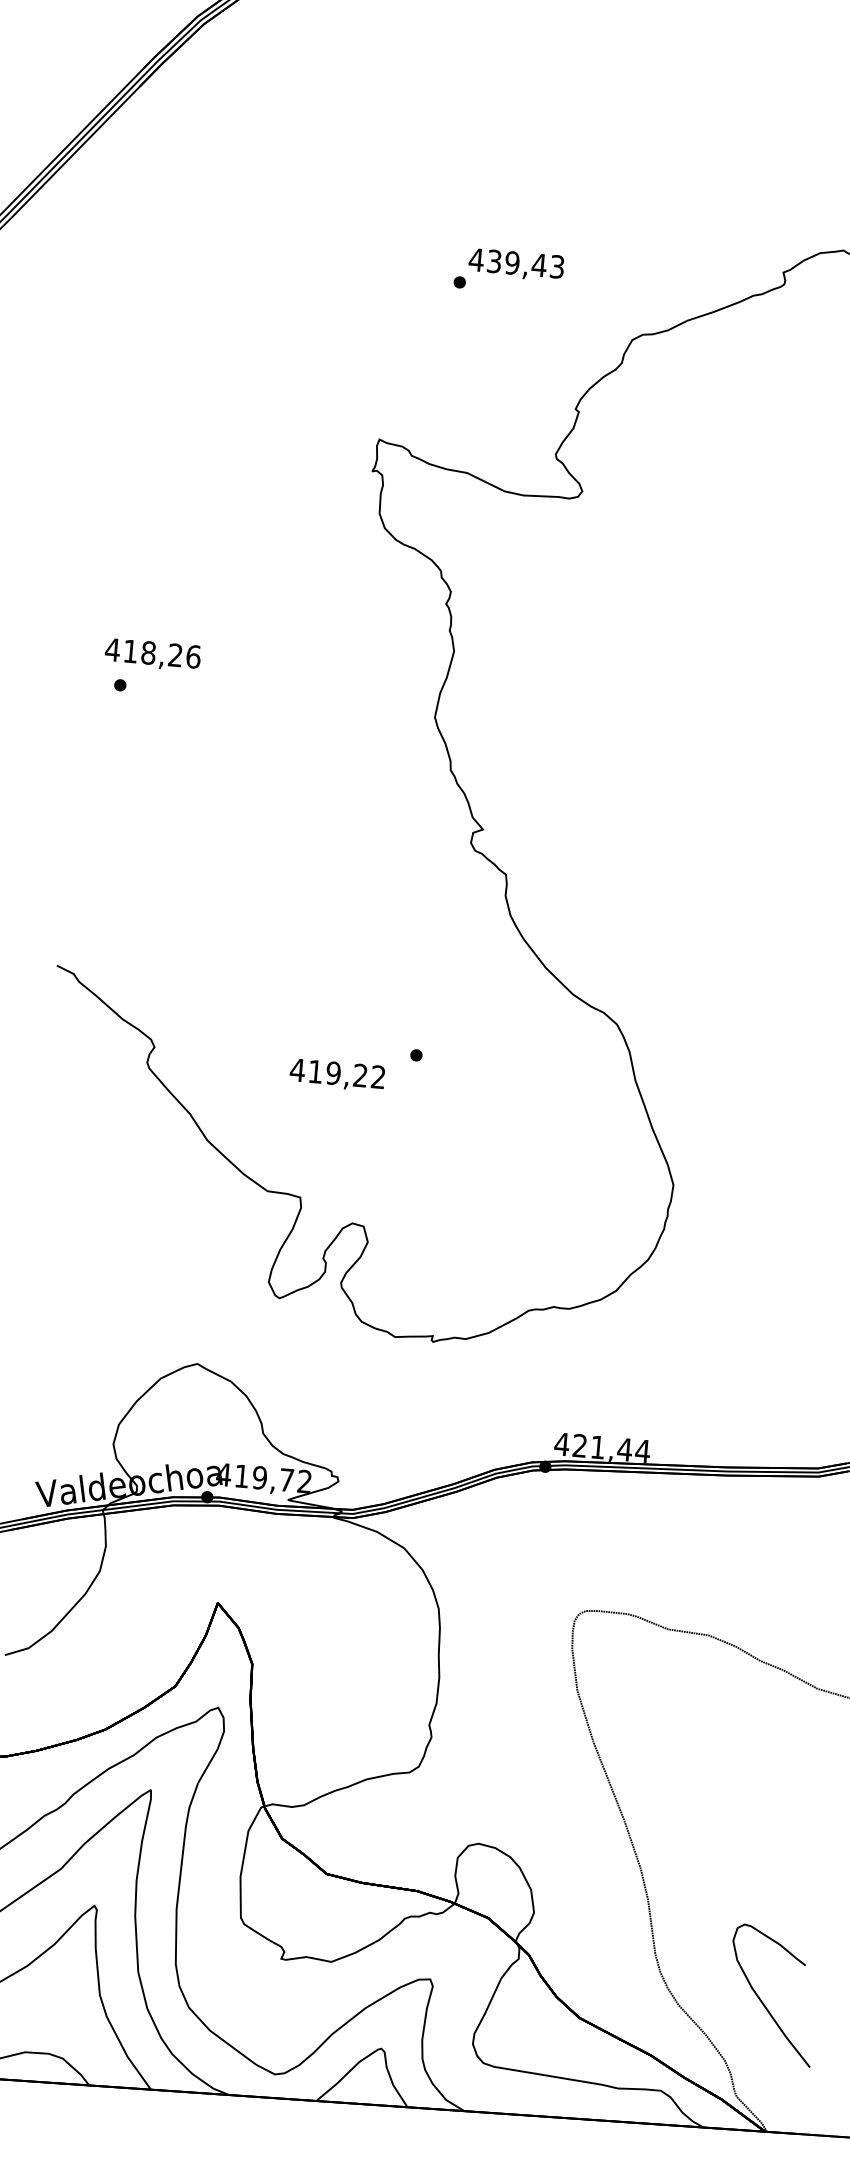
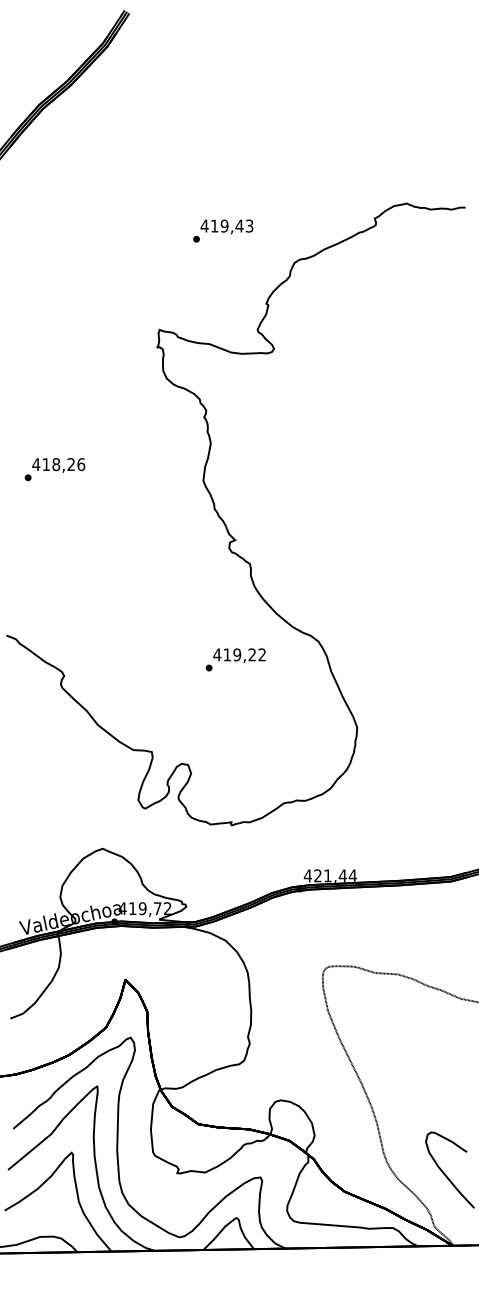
text: (494, 260) -> (214, 225), 439,43 -> 419,43
text: (152, 654) -> (58, 465), moved
text: (337, 1074) -> (239, 655), moved

